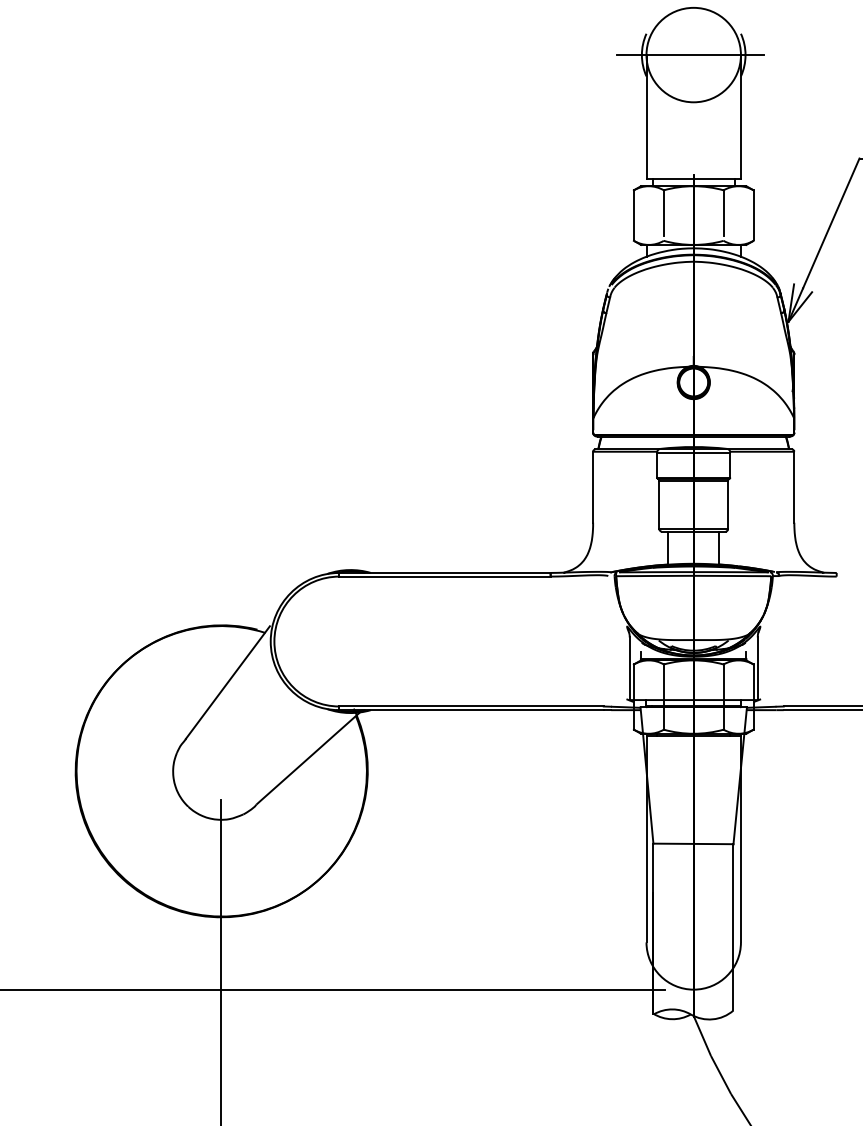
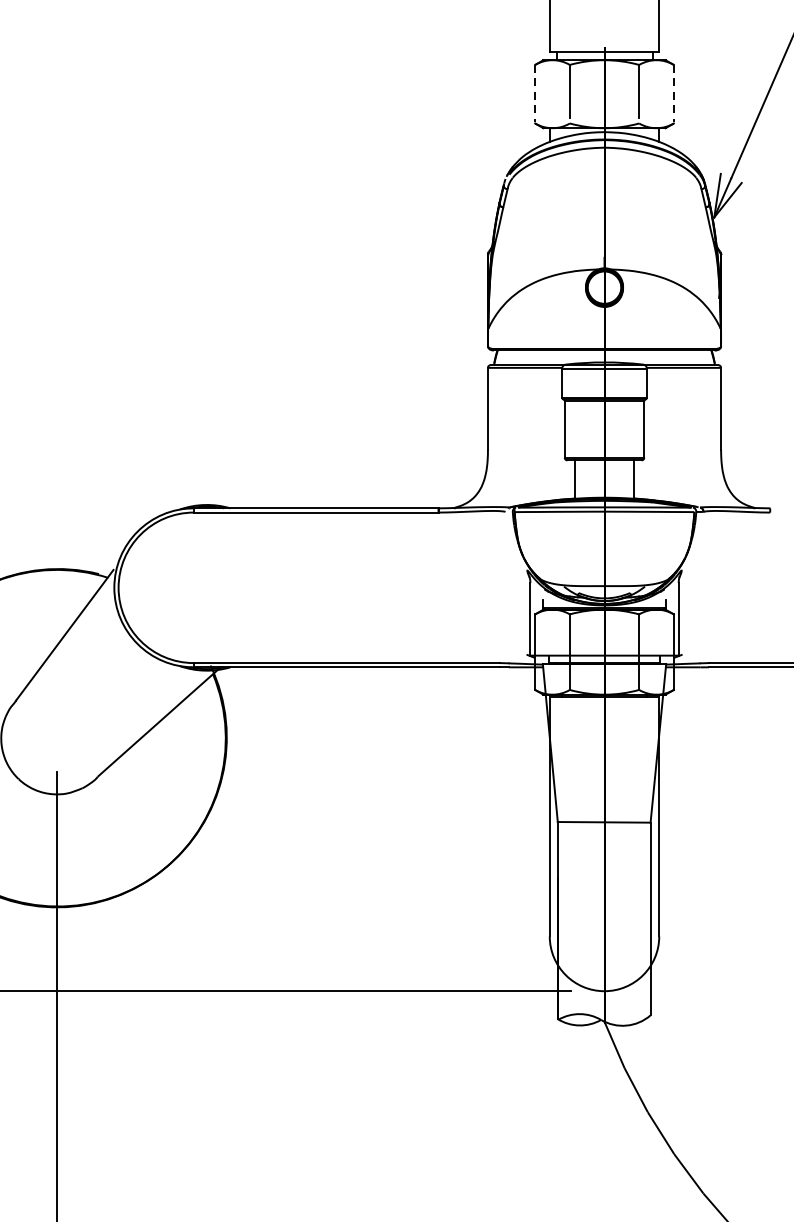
line: (633, 214) -> (534, 92), solid -> dashed
line: (753, 214) -> (673, 92), solid -> dashed

